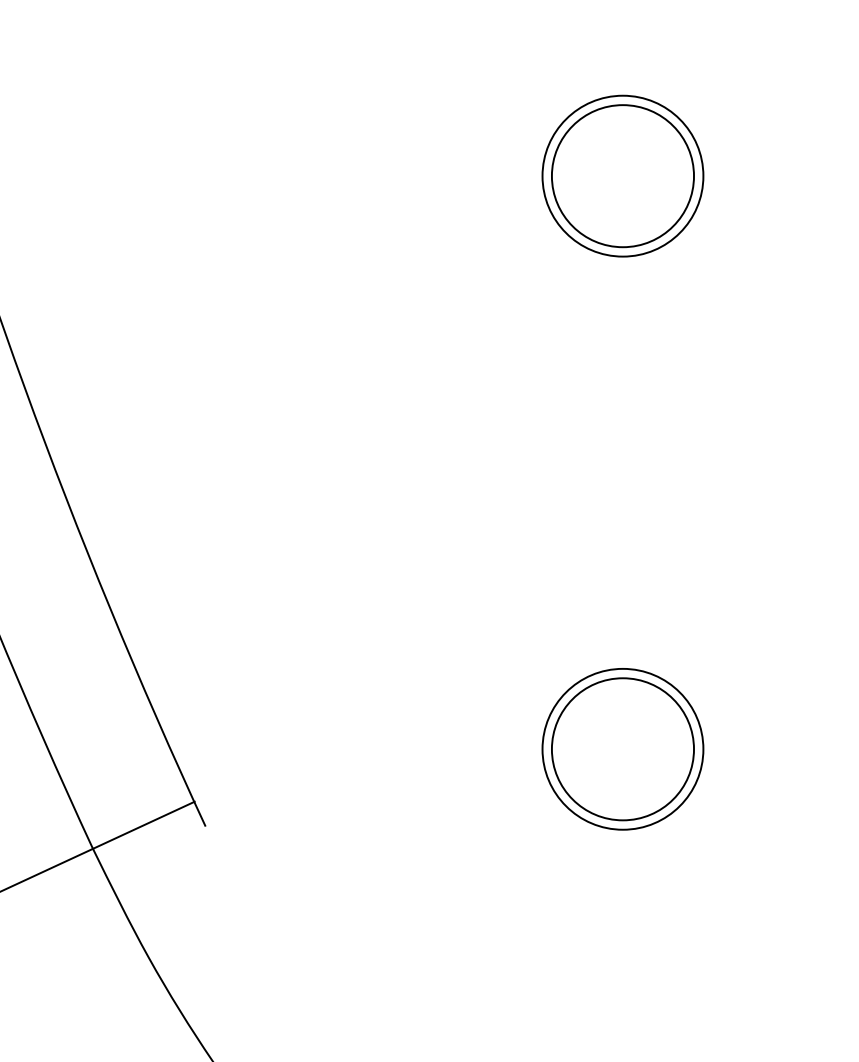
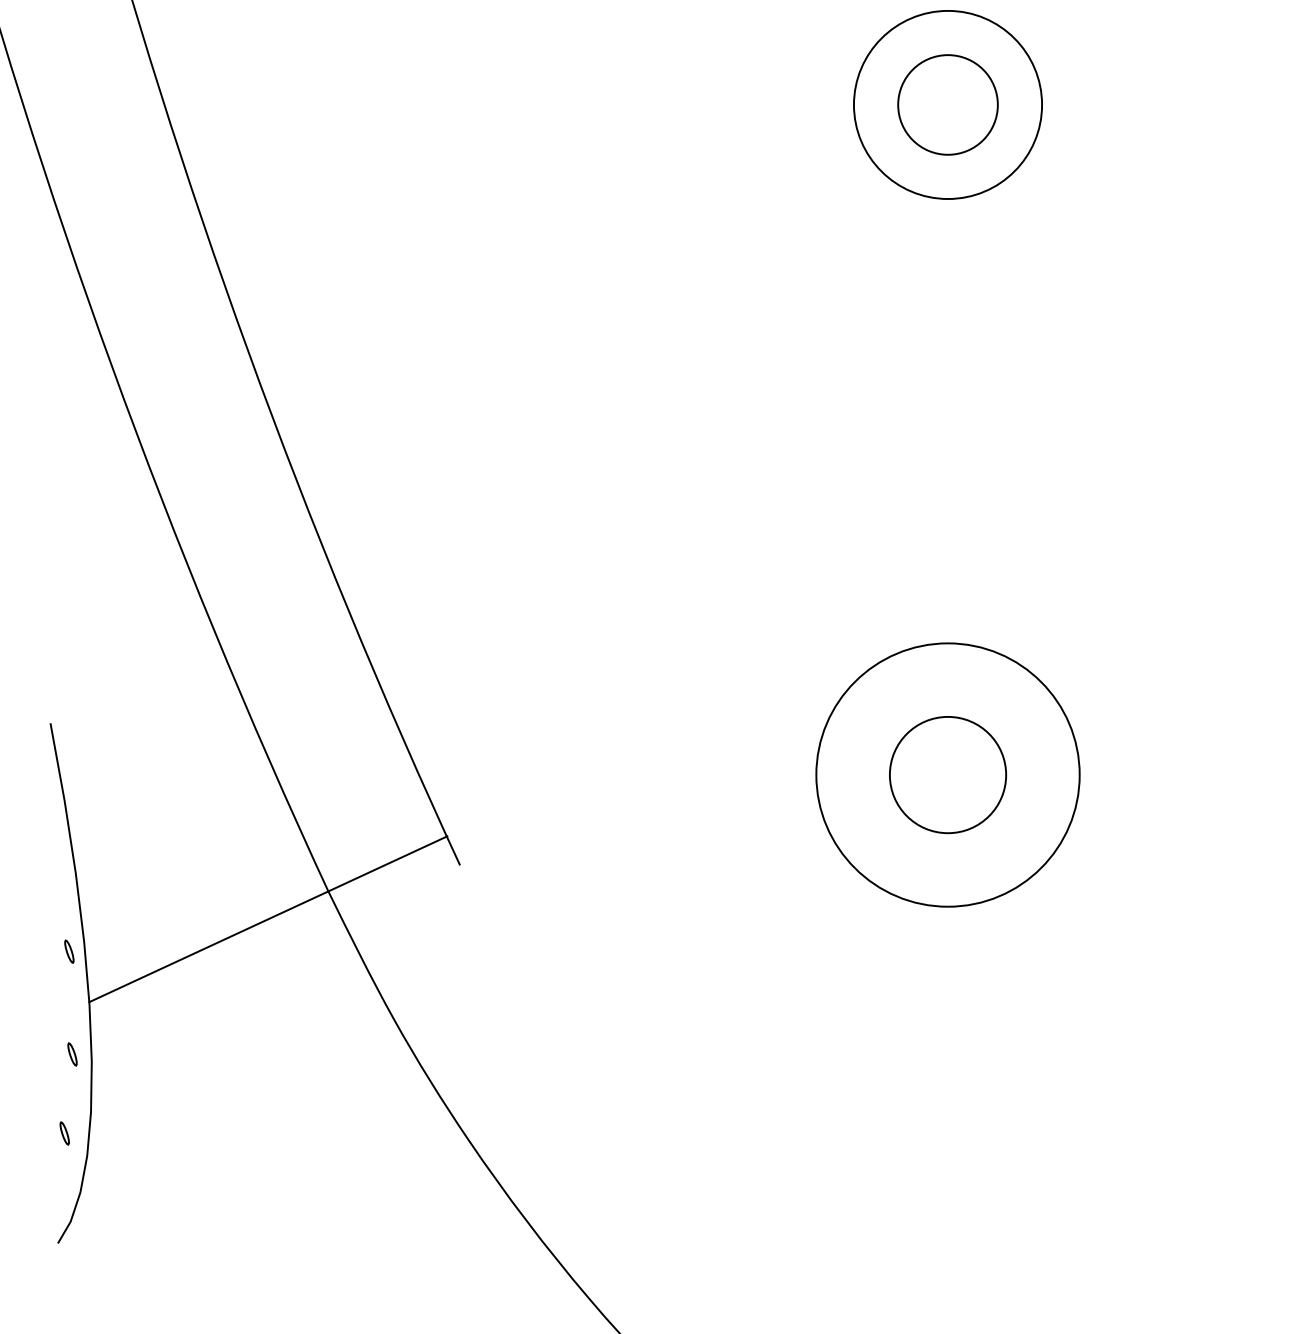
circle: (622, 175) -> (947, 104), size x0.6
circle: (622, 749) -> (947, 775), size x0.7
circle: (622, 749) -> (947, 775), size x1.4

